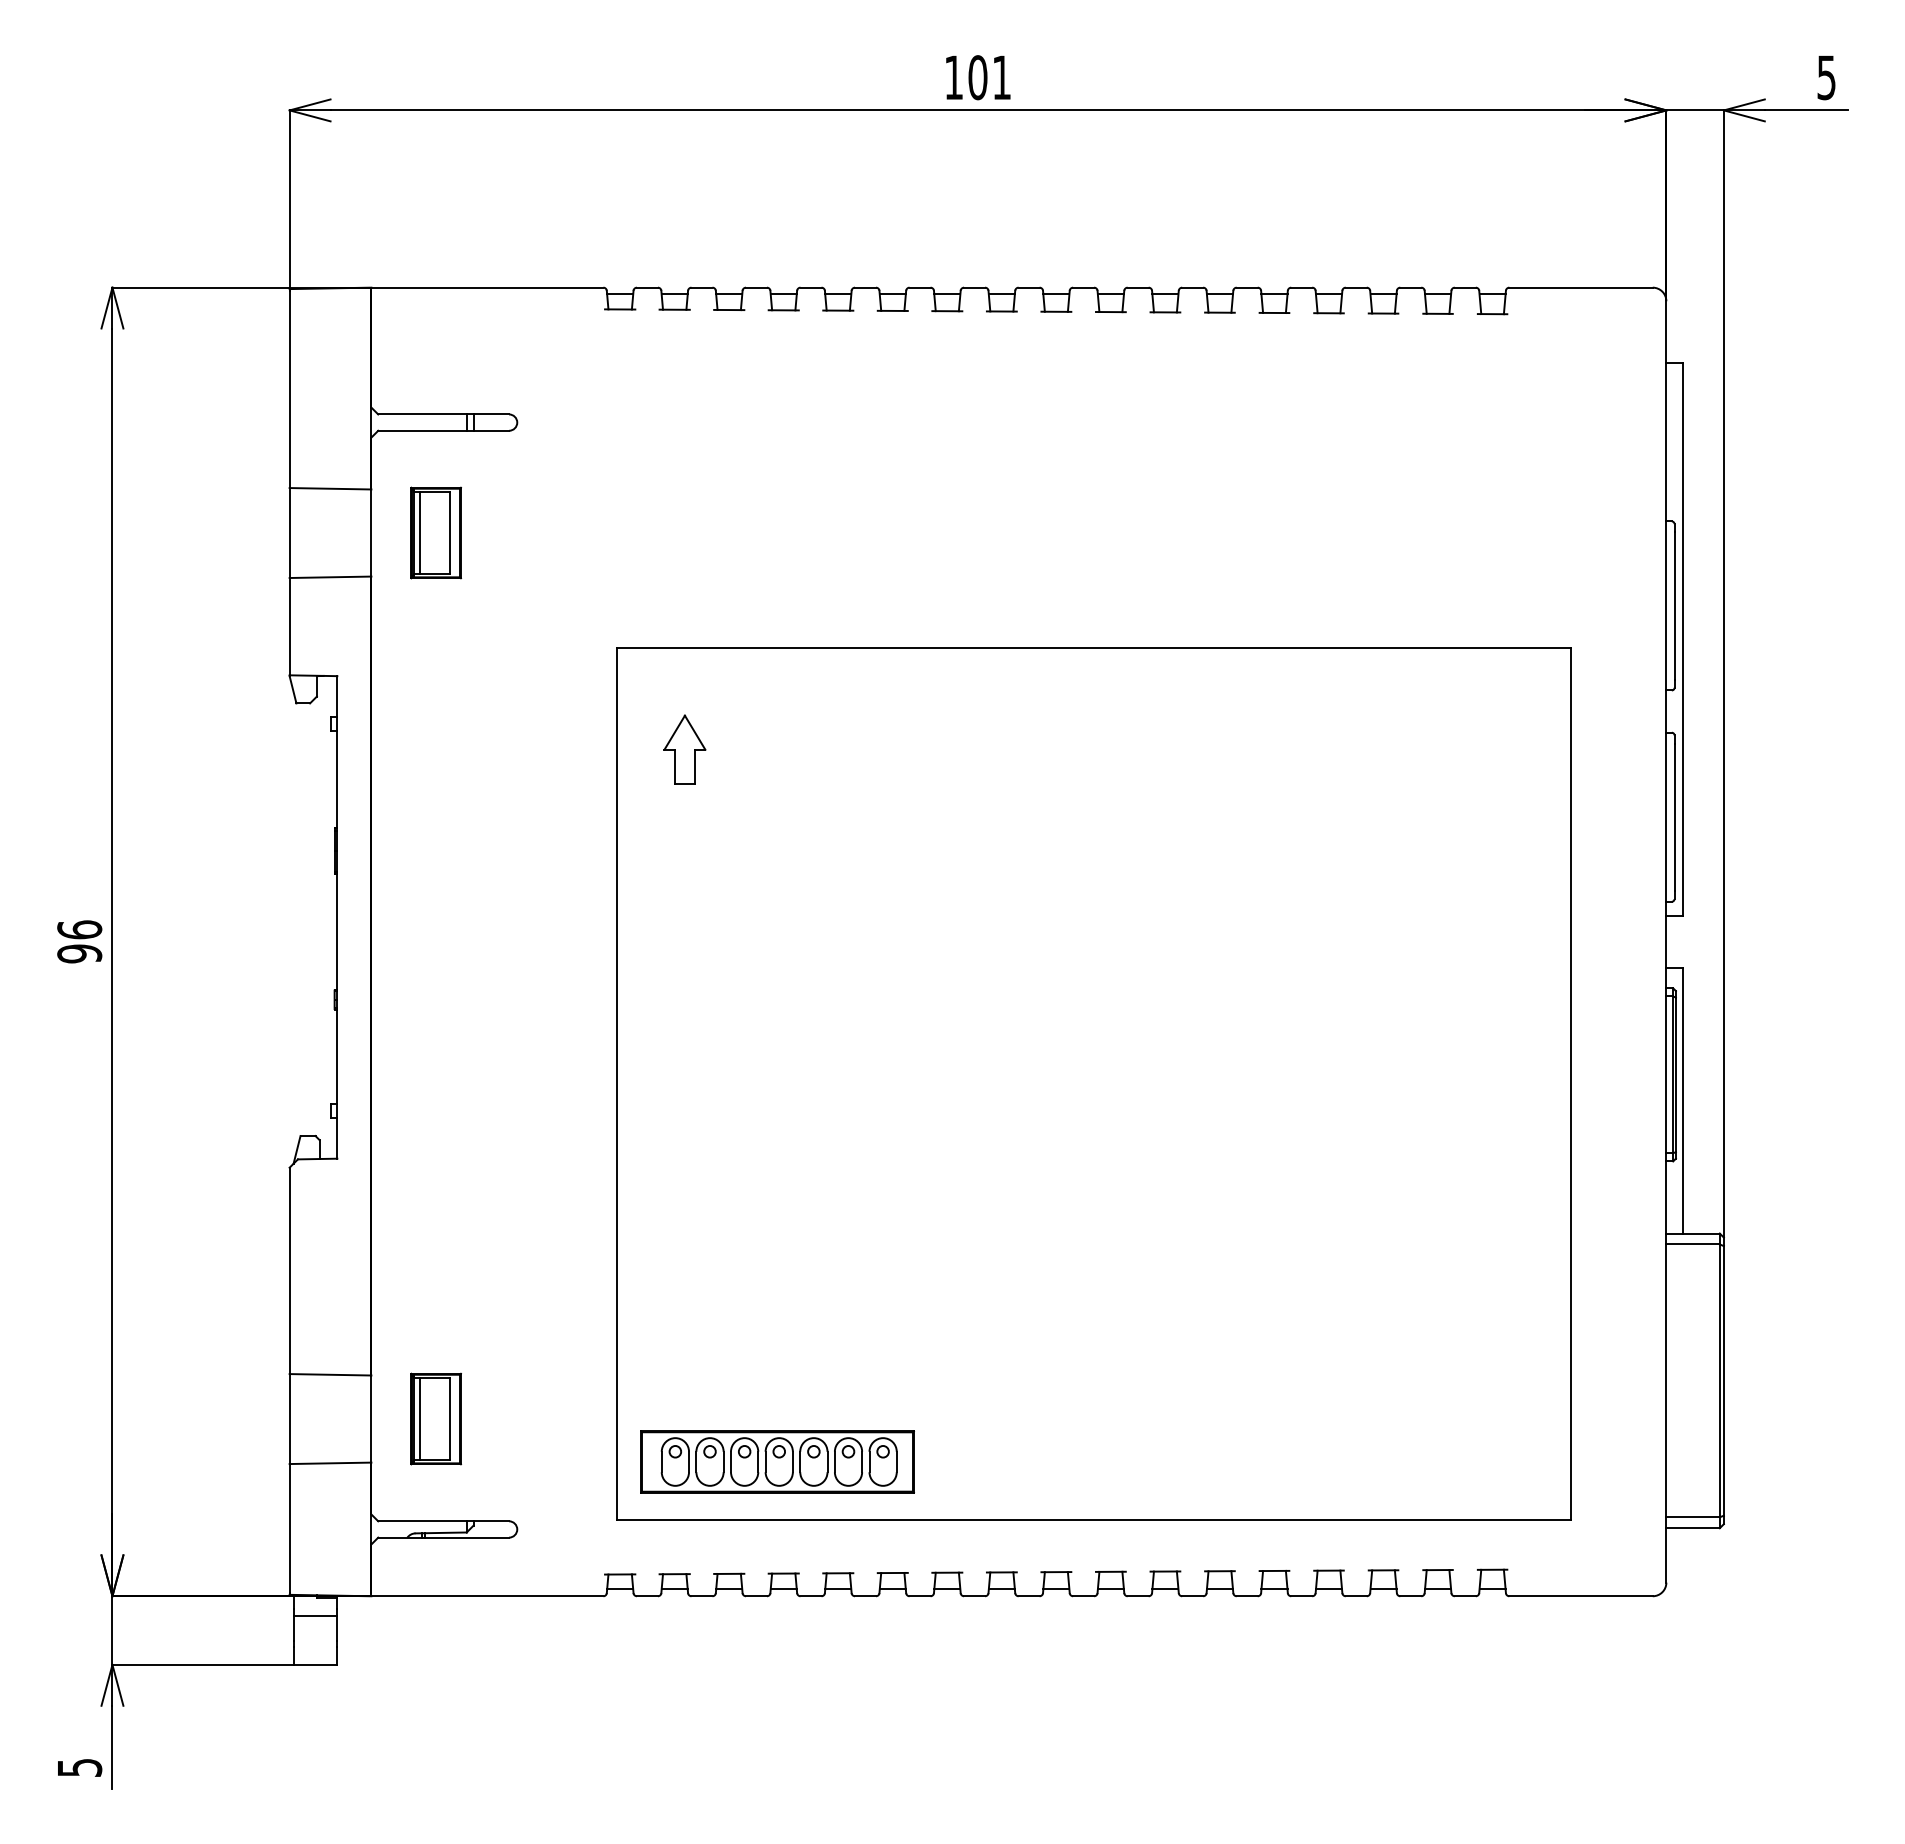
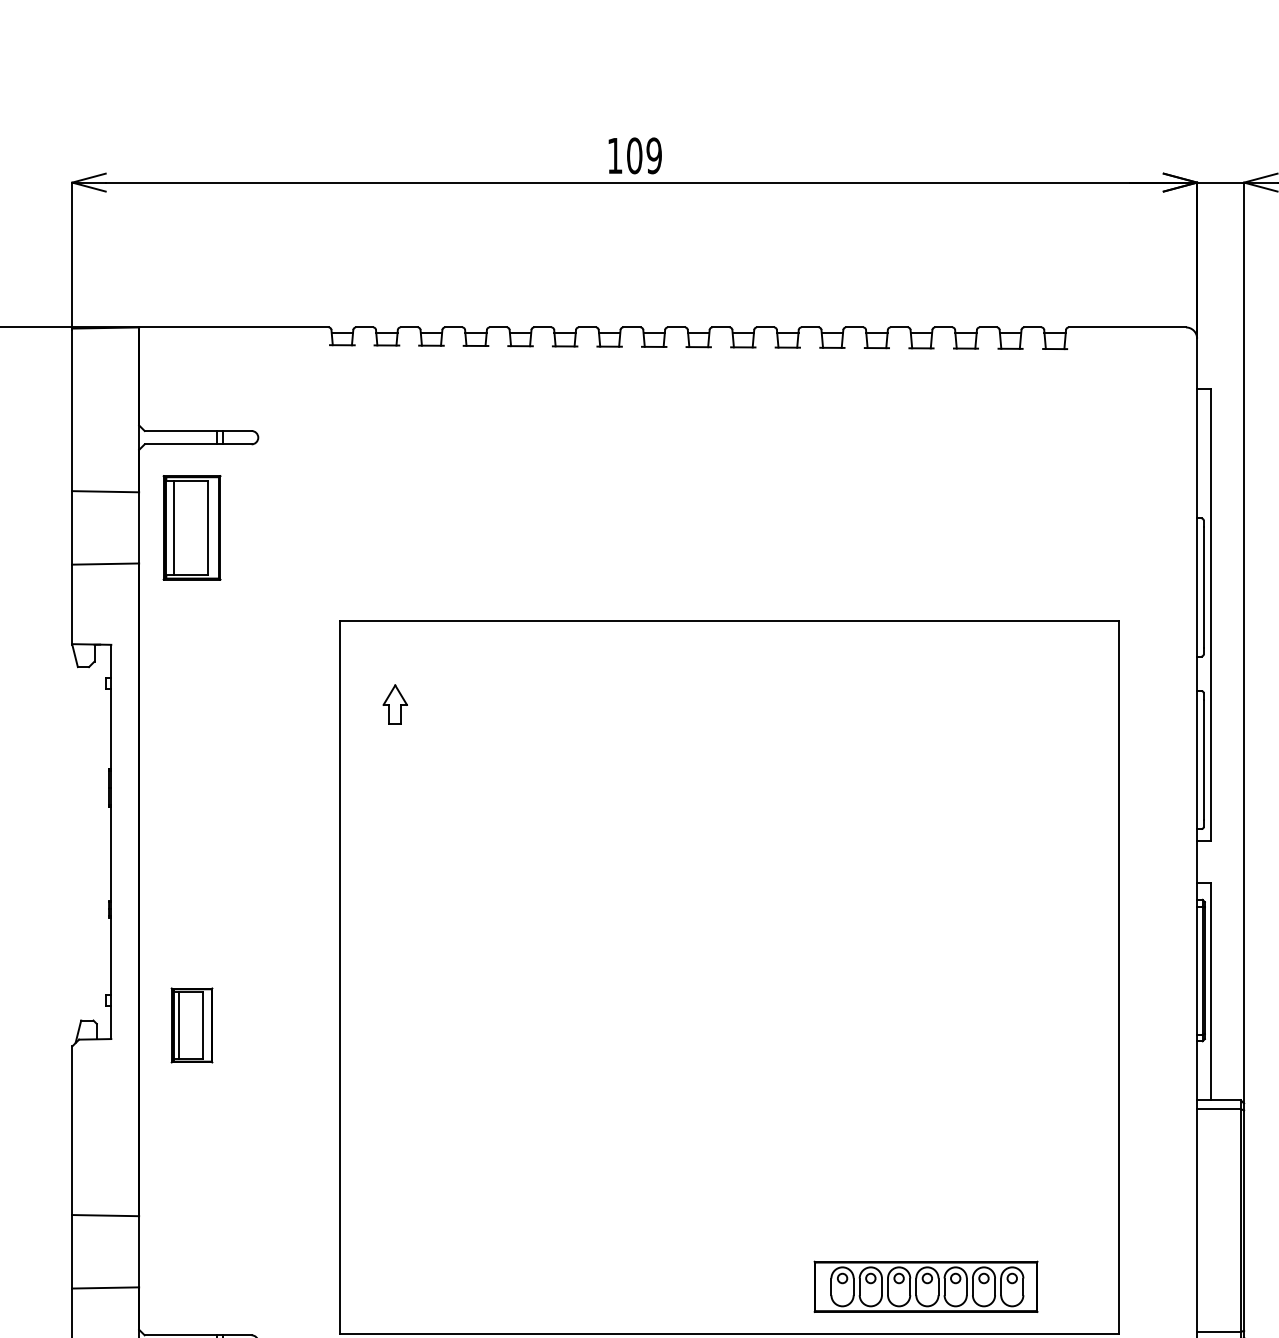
text: (1001, 77) -> (653, 155), 101 -> 109
part: (435, 532) -> (191, 527), size x1.4
part: (684, 749) -> (394, 704), size x0.7
part: (435, 1418) -> (191, 1025), moved
part: (777, 1461) -> (925, 1286), moved

